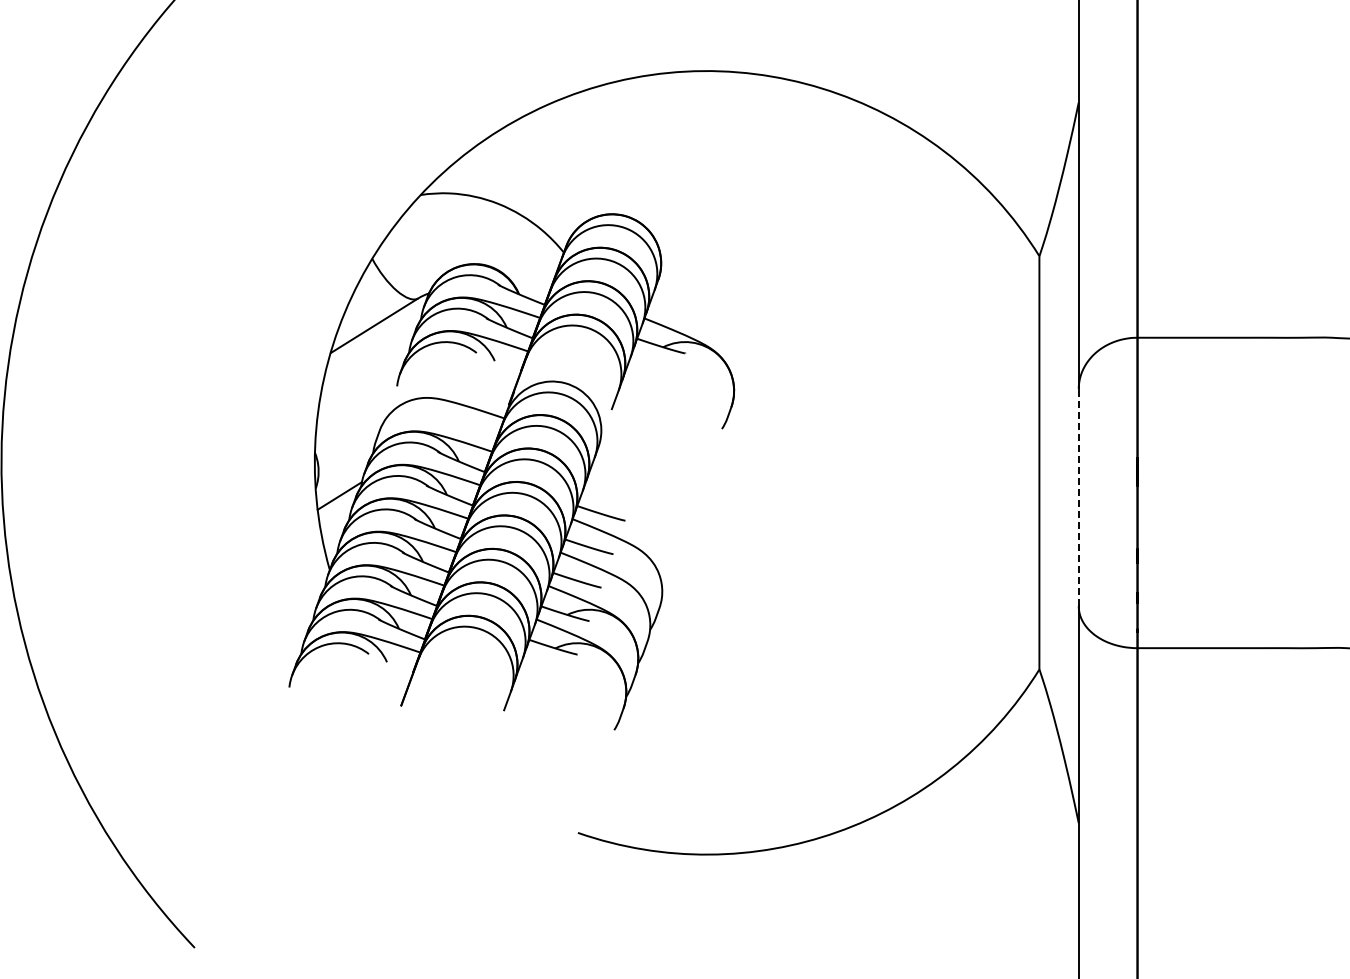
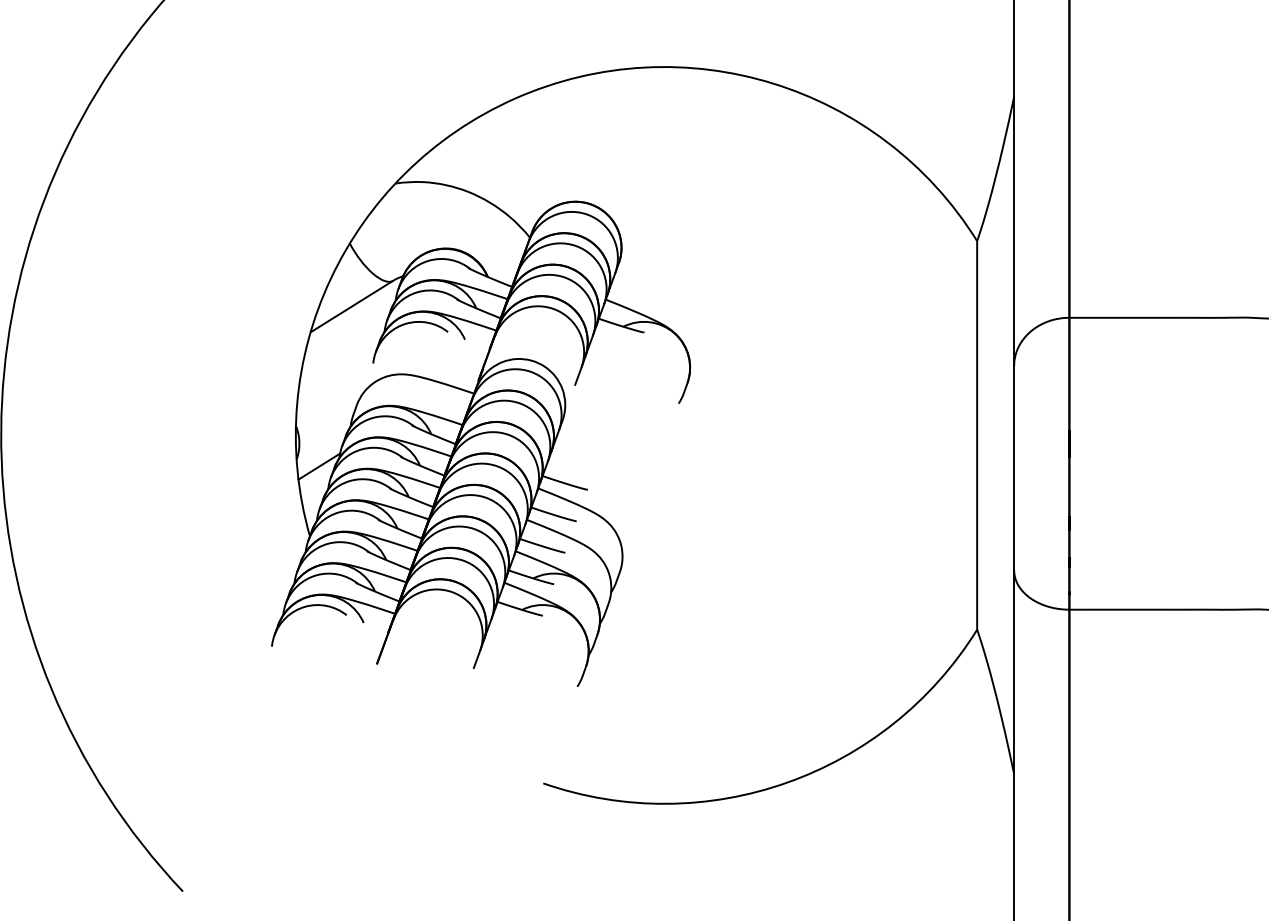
line: (1078, 497) -> (1013, 468), dashed -> solid

